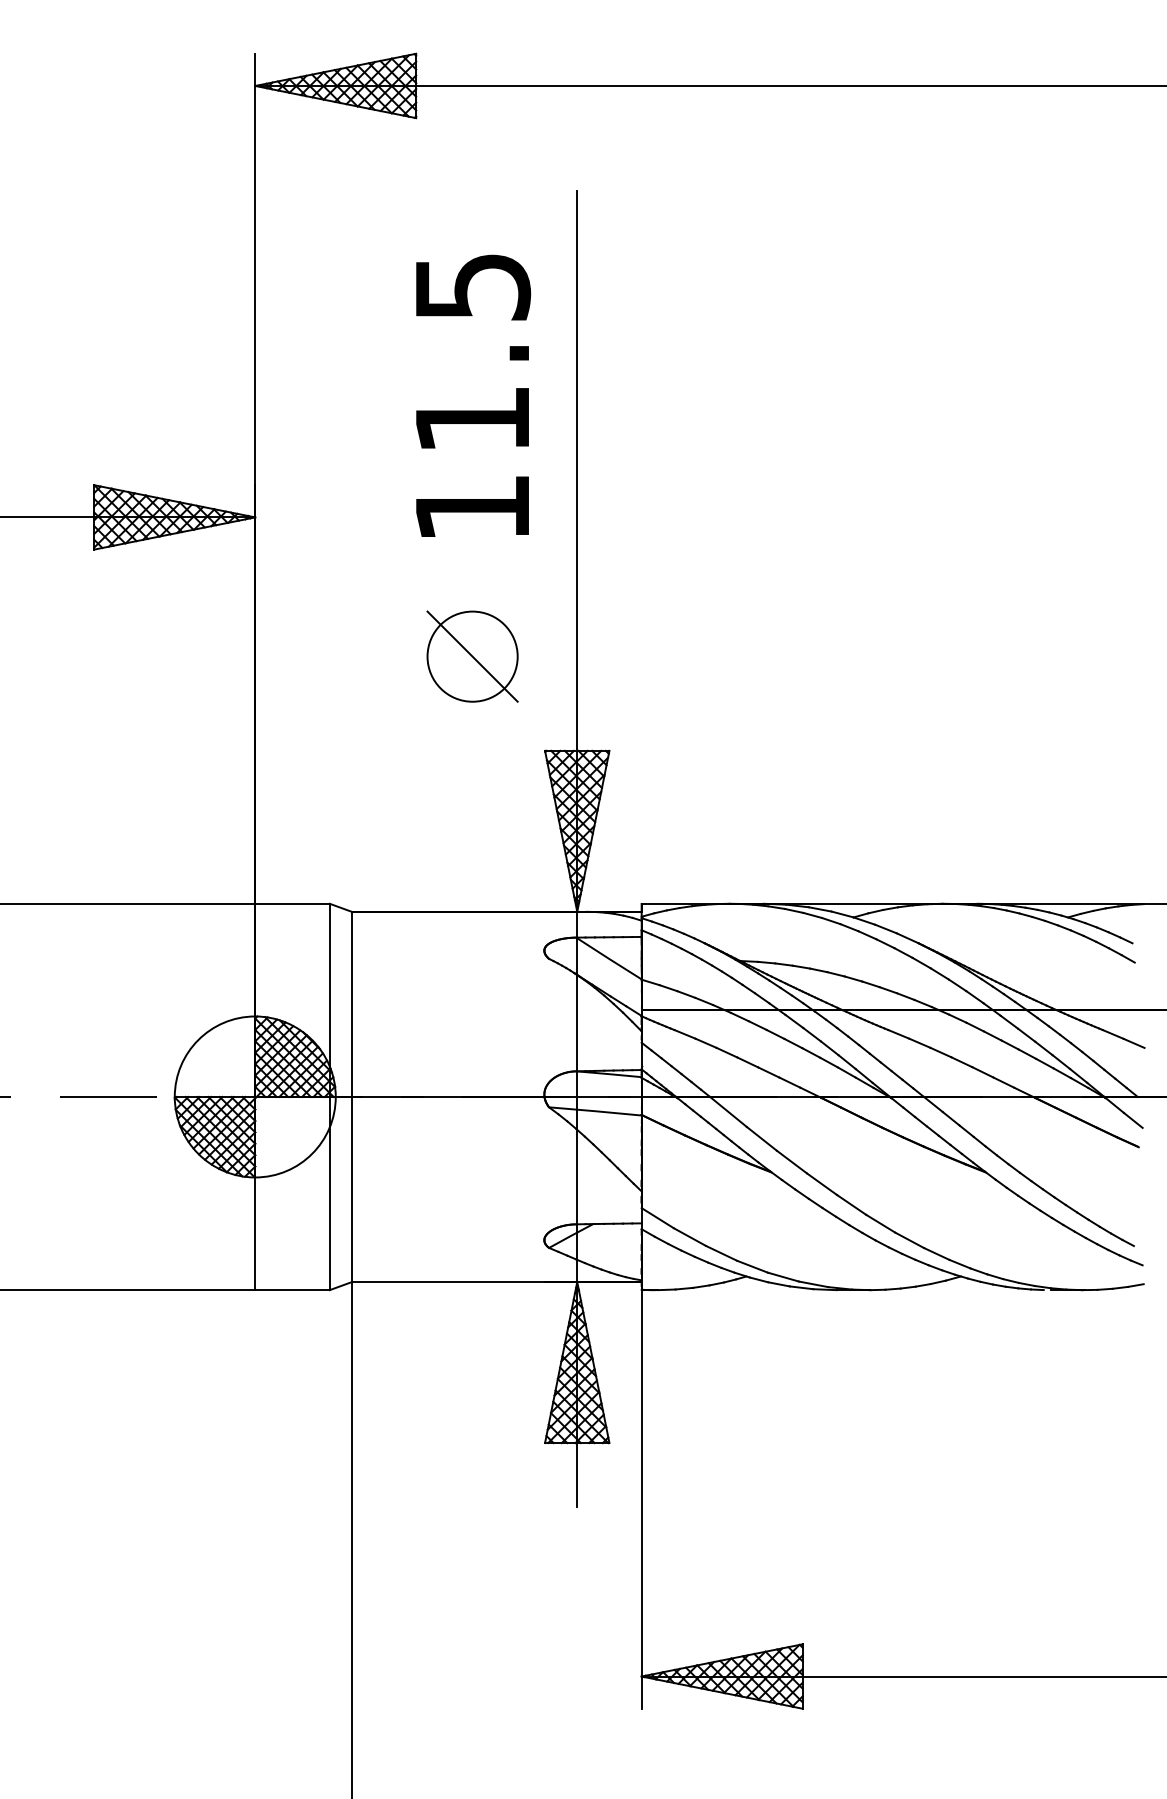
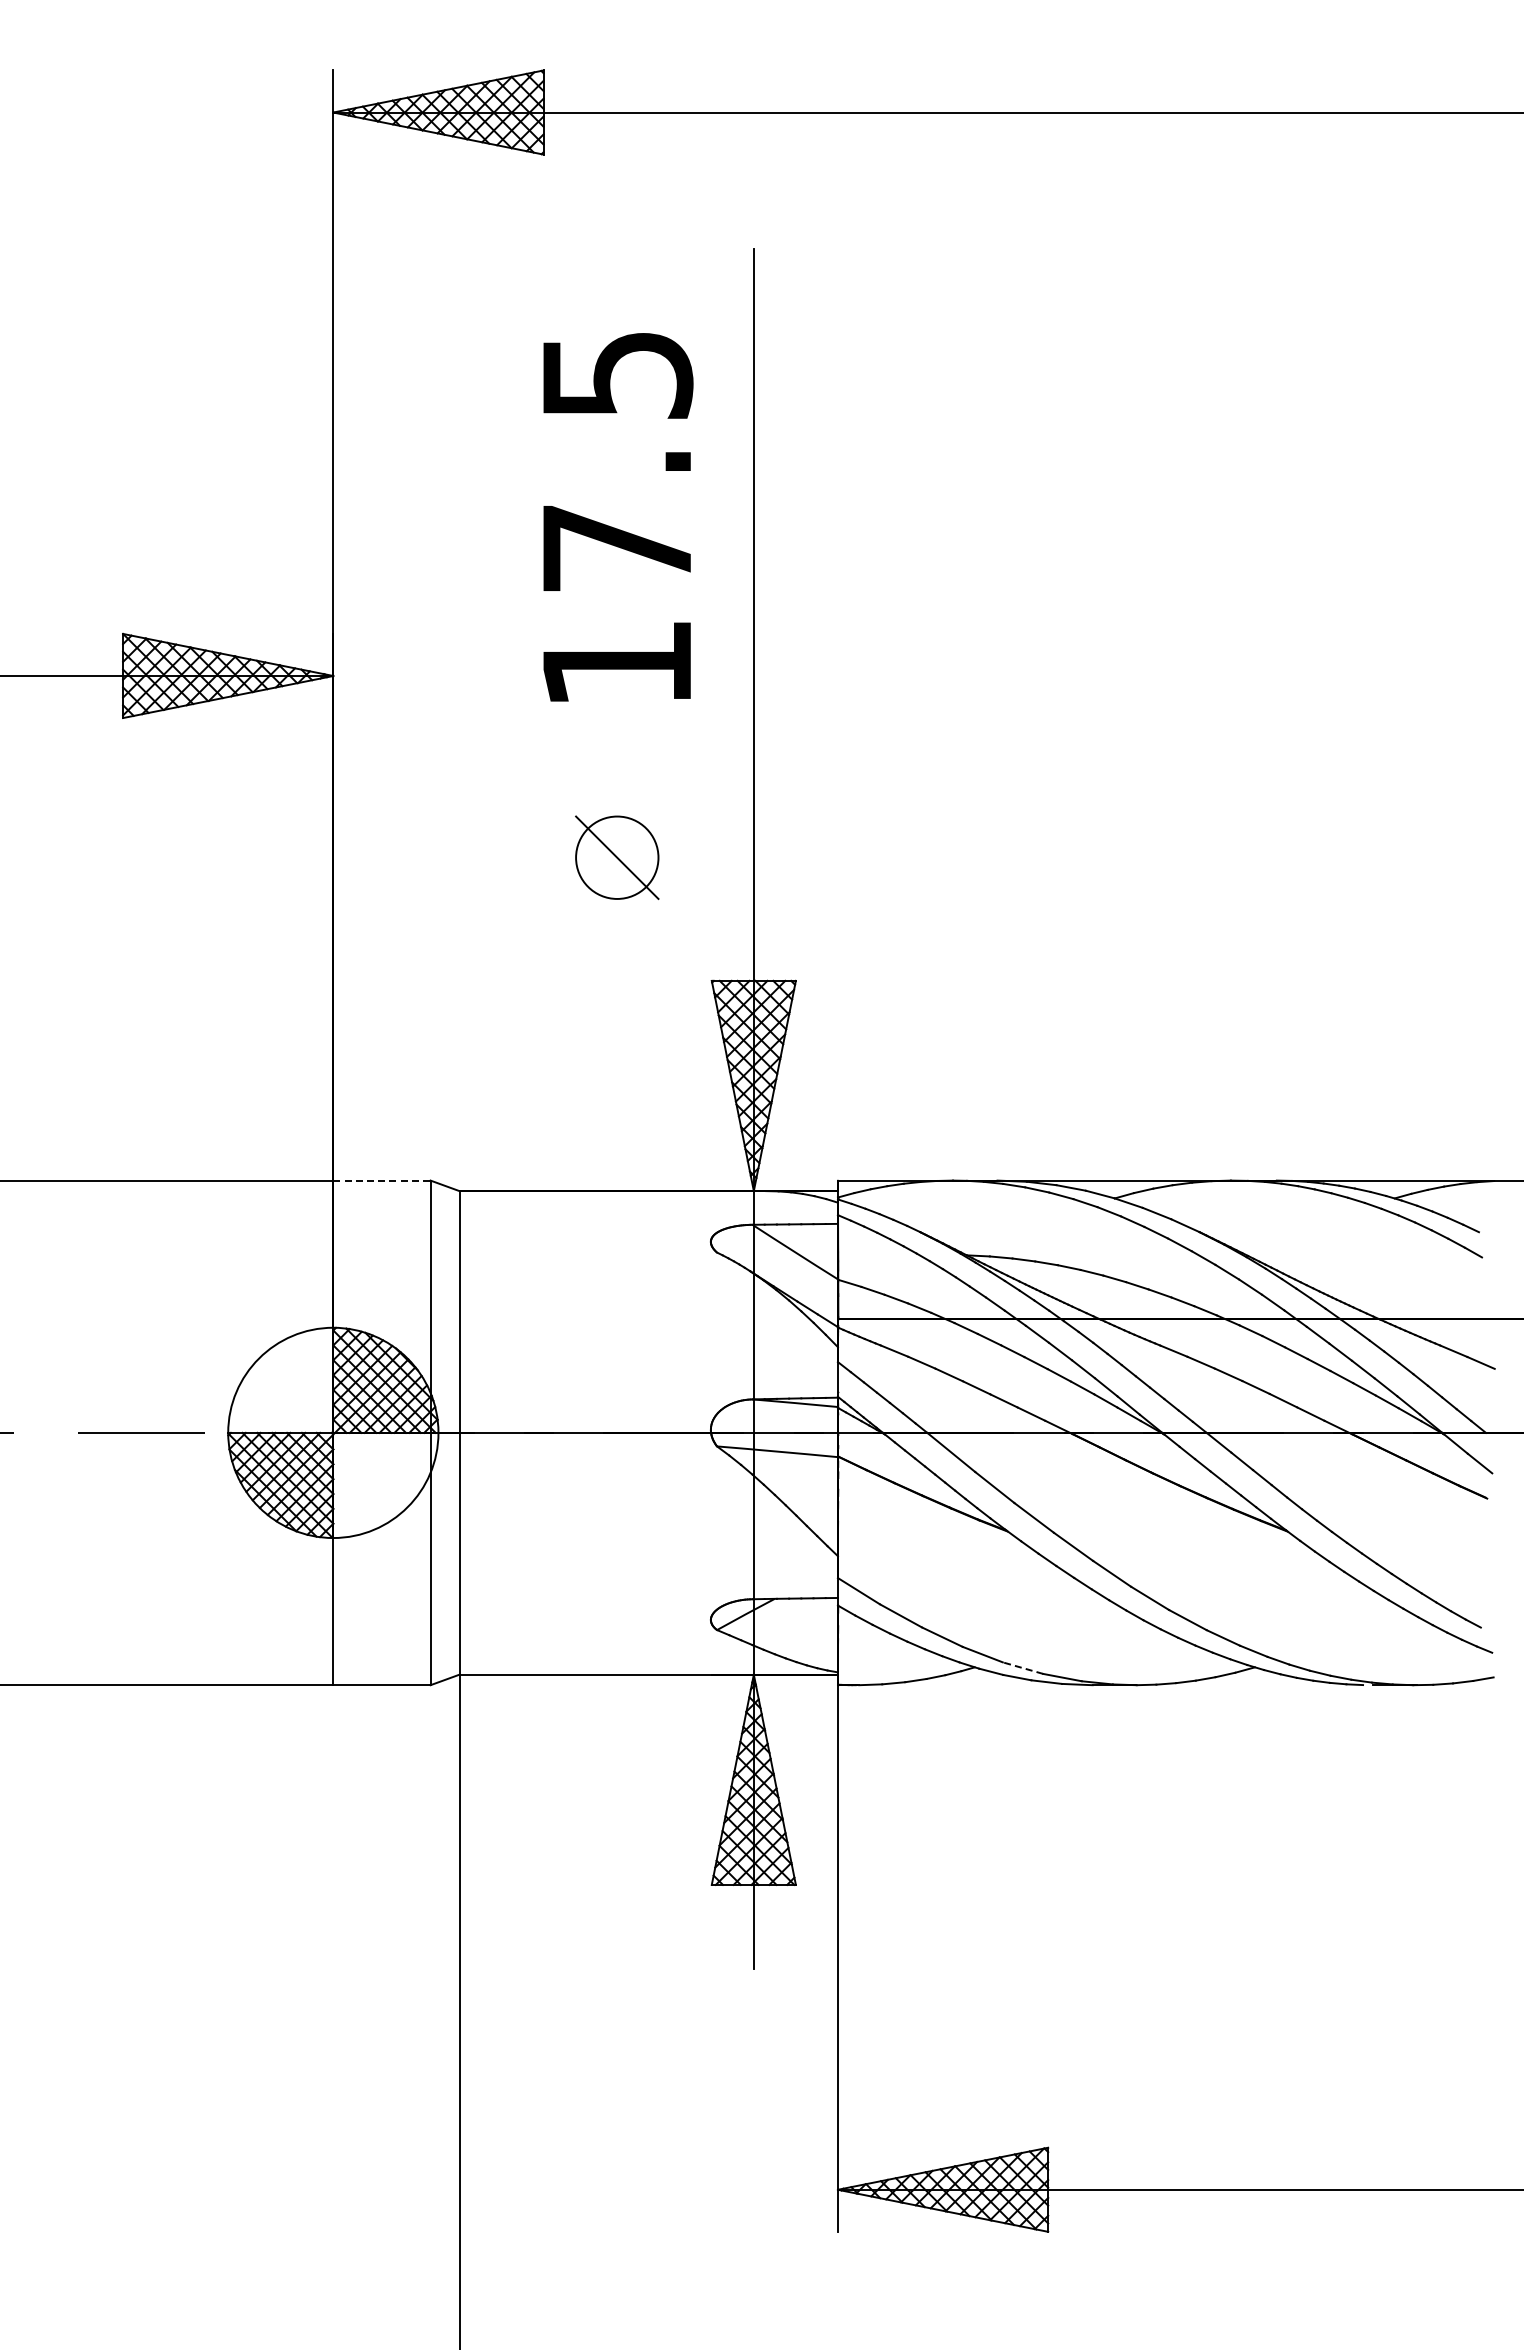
text: (472, 419) -> (616, 548), 11.5 -> 17.5
part: (472, 656) -> (617, 857), size x0.7
line: (292, 903) -> (381, 1180), solid -> dashed
line: (782, 1277) -> (1022, 1668), solid -> dashed

